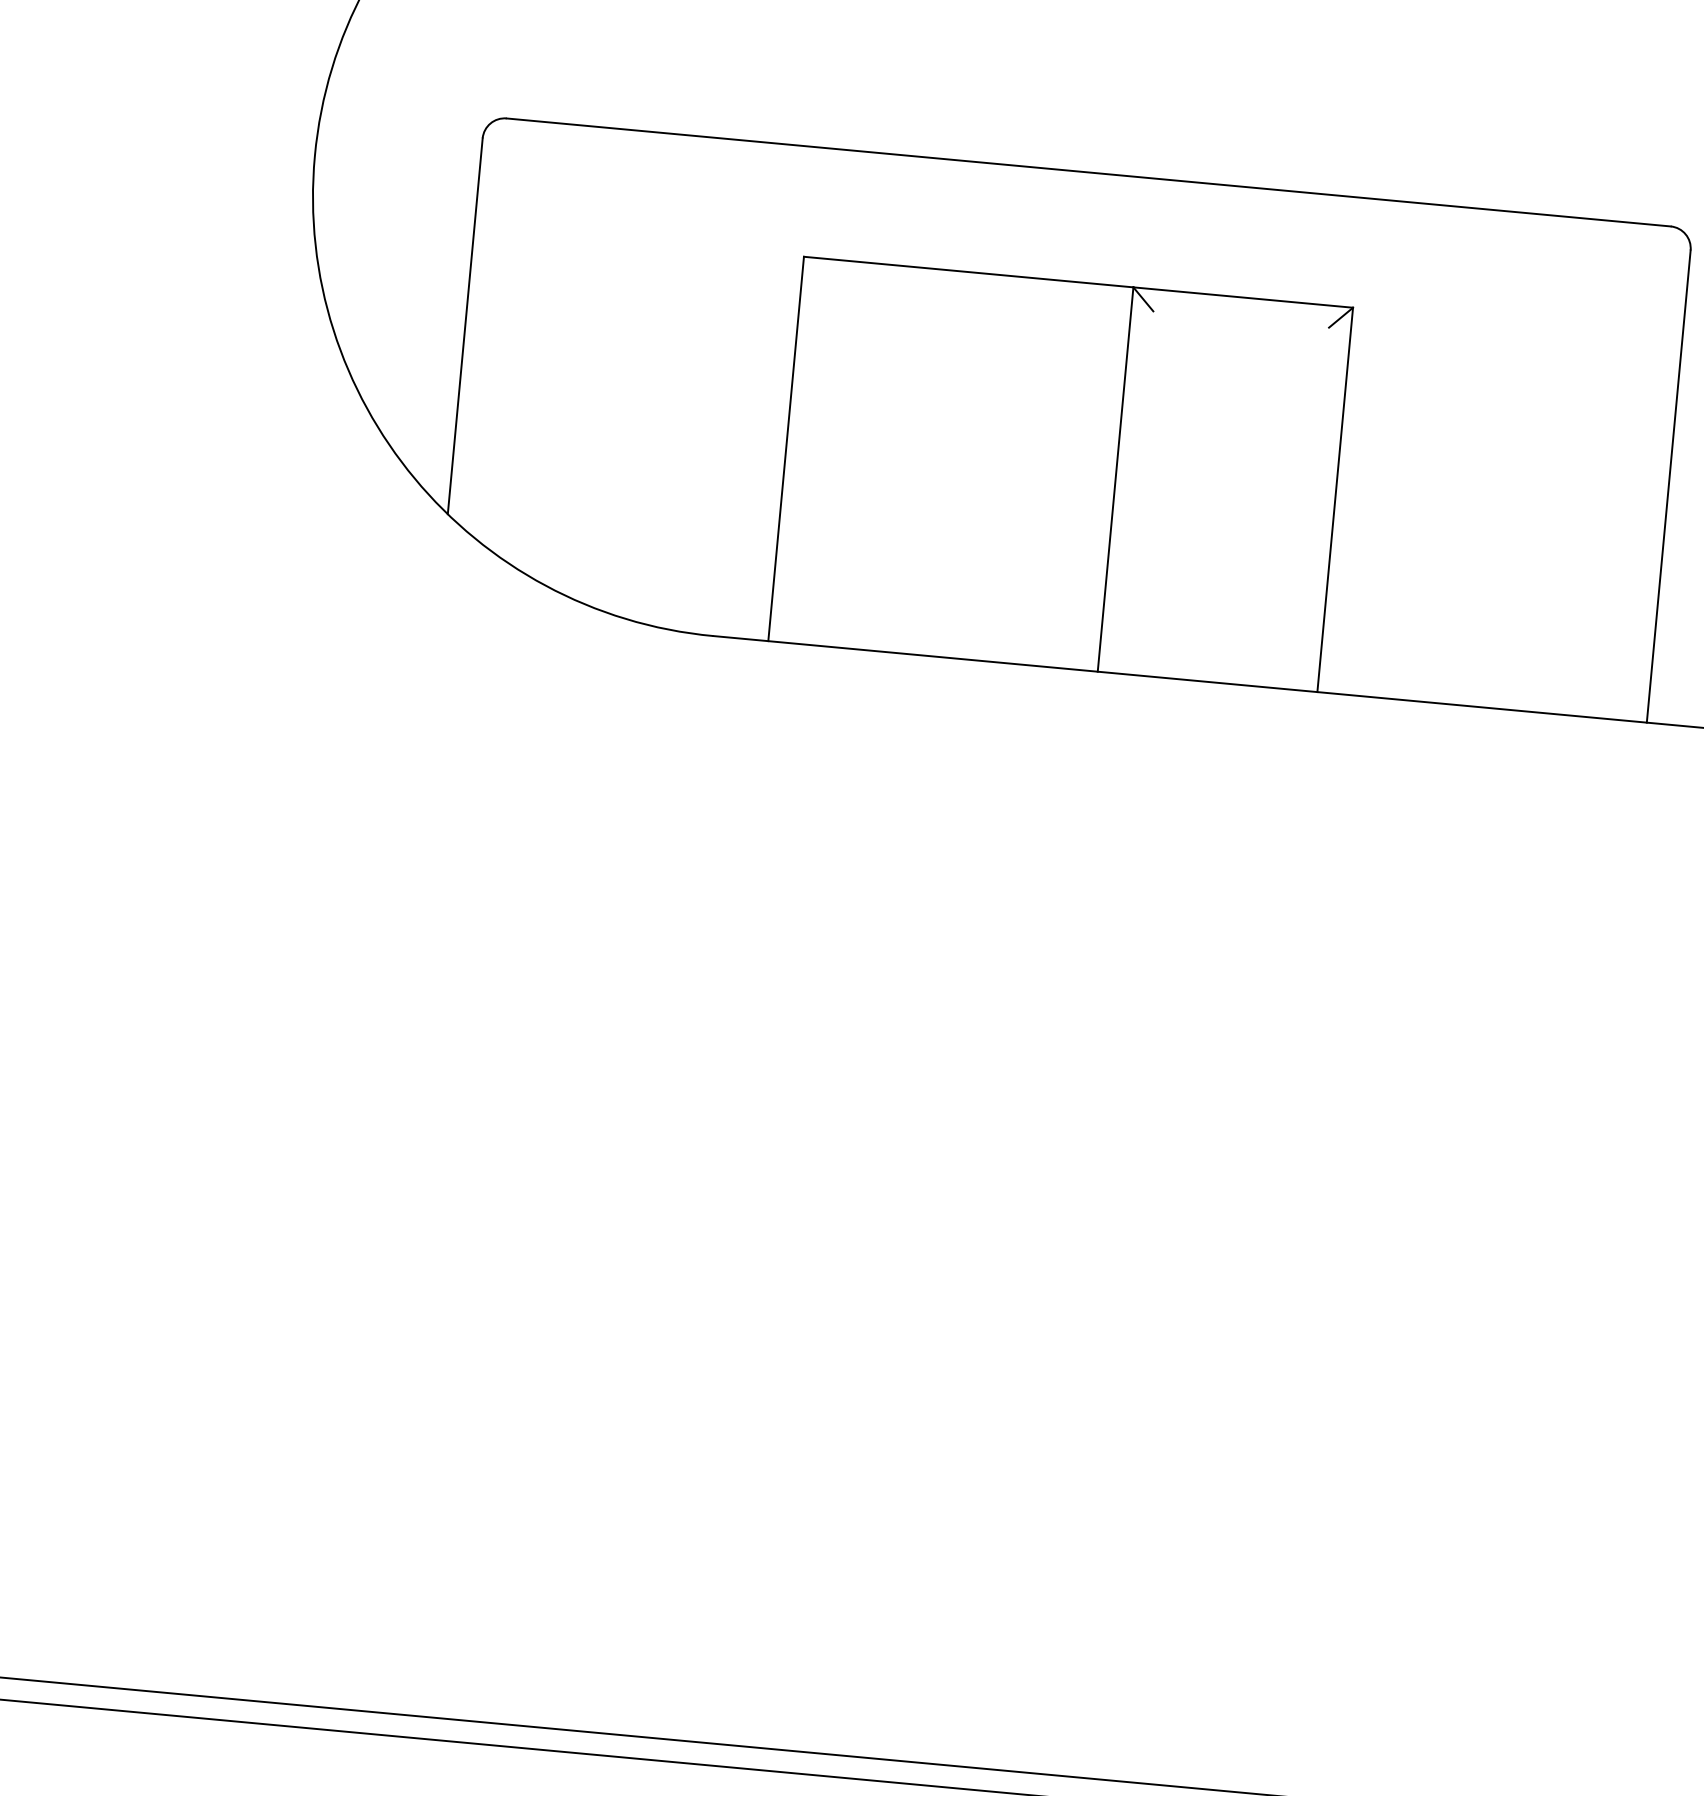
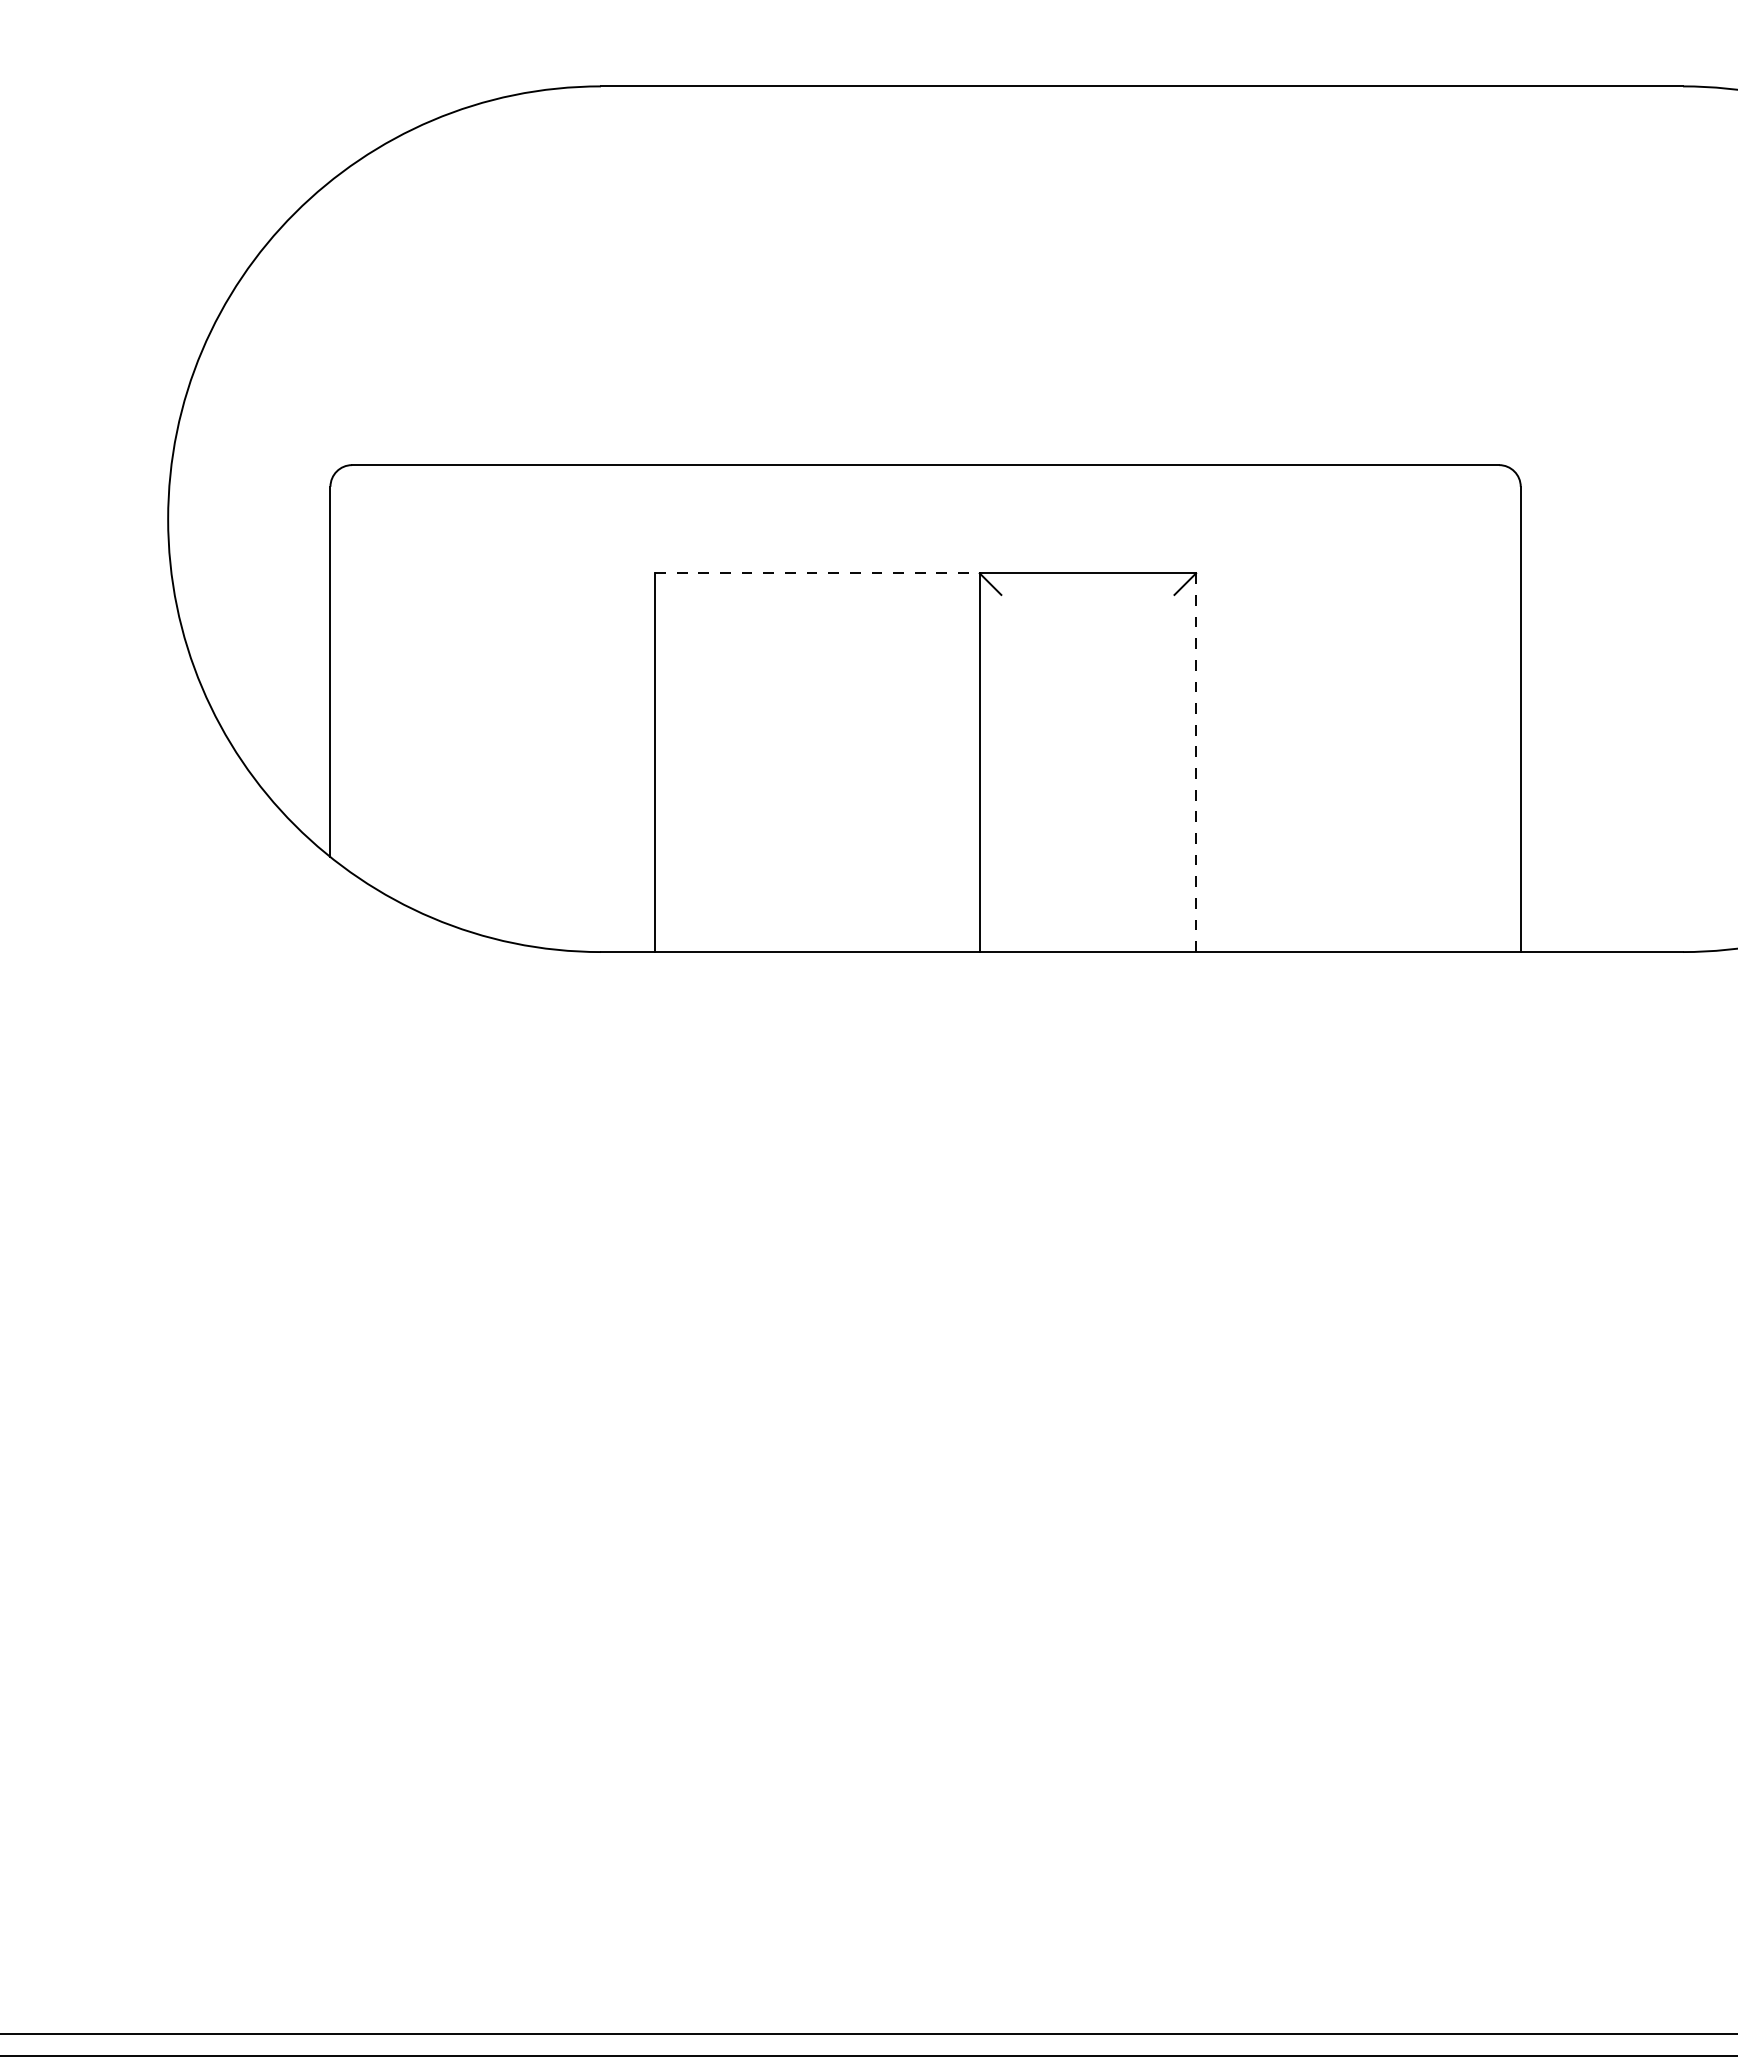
line: (968, 272) -> (817, 573), solid -> dashed
line: (1335, 499) -> (1196, 762), solid -> dashed

